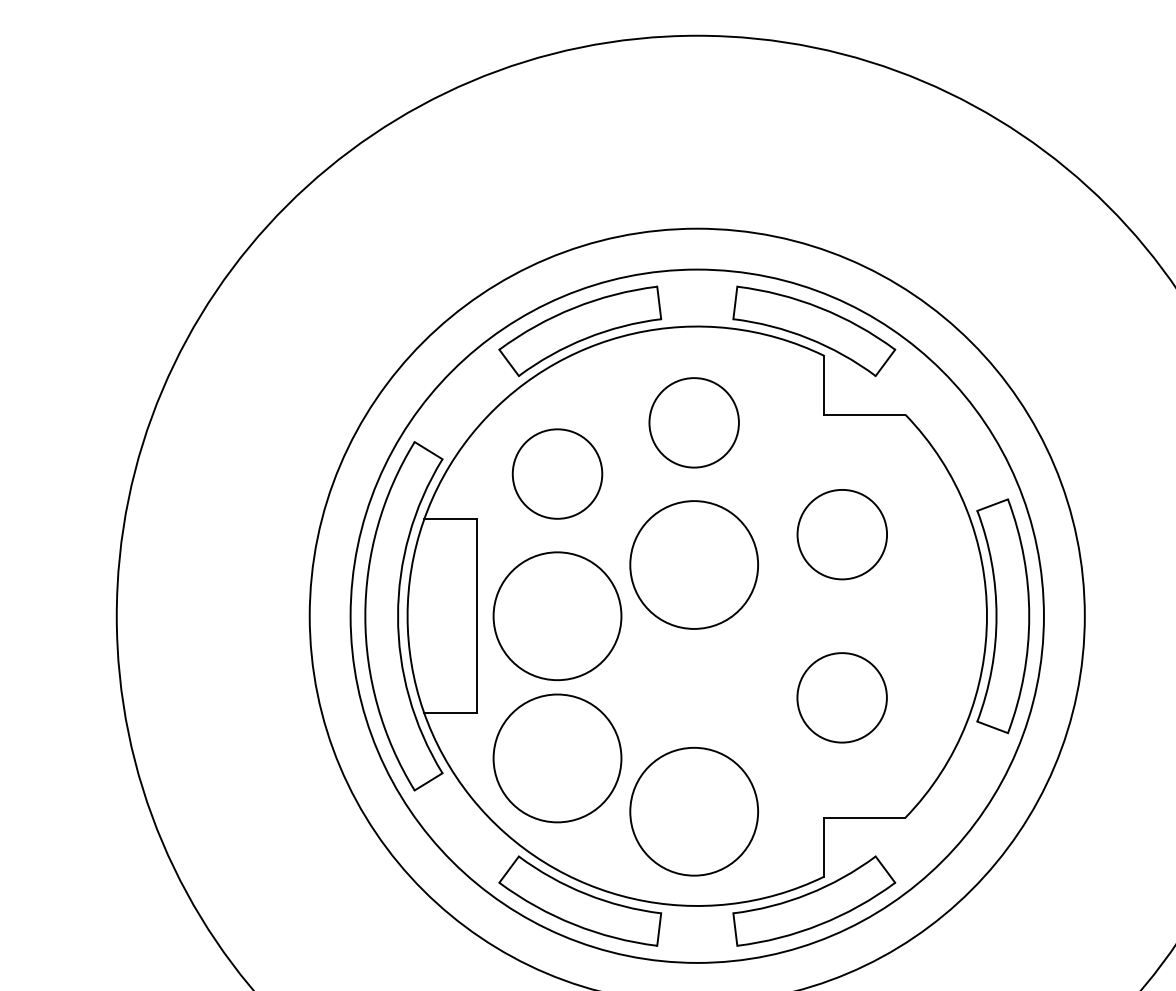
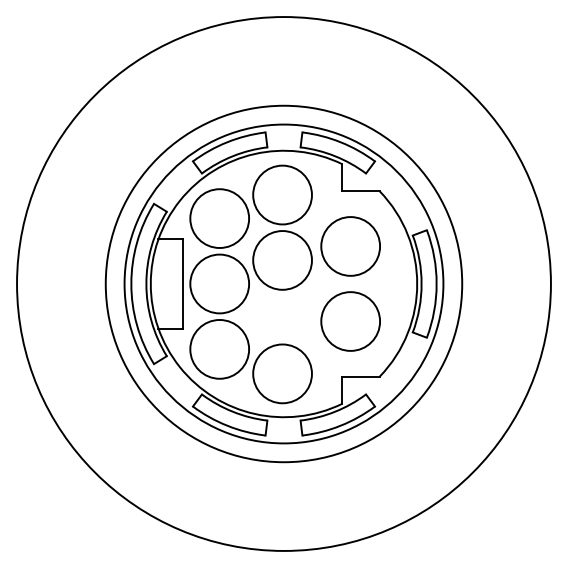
circle: (694, 421) -> (282, 194), size x1.43
circle: (557, 473) -> (219, 218), size x1.43
circle: (841, 534) -> (350, 246), size x1.43
circle: (841, 697) -> (350, 321), size x1.43

